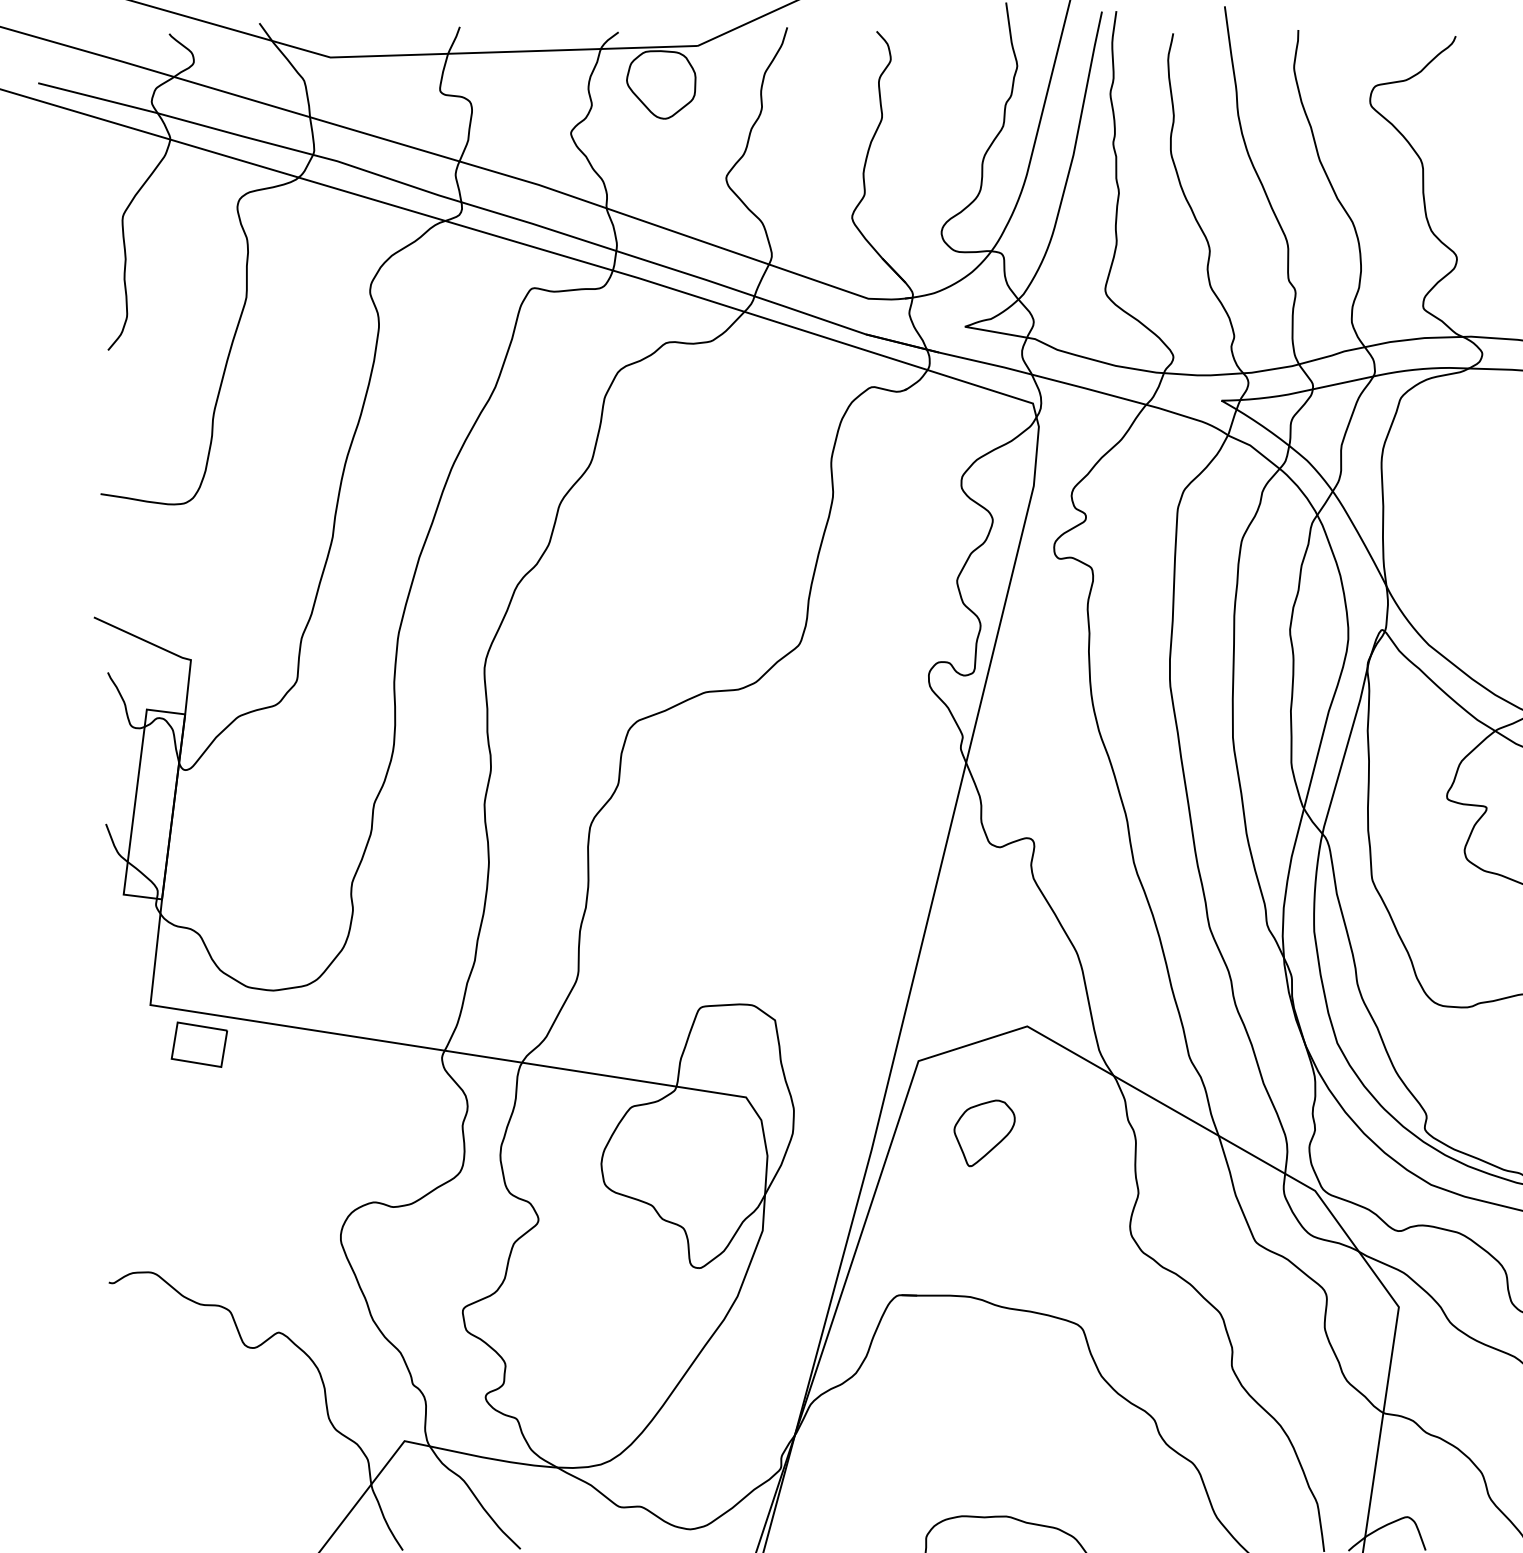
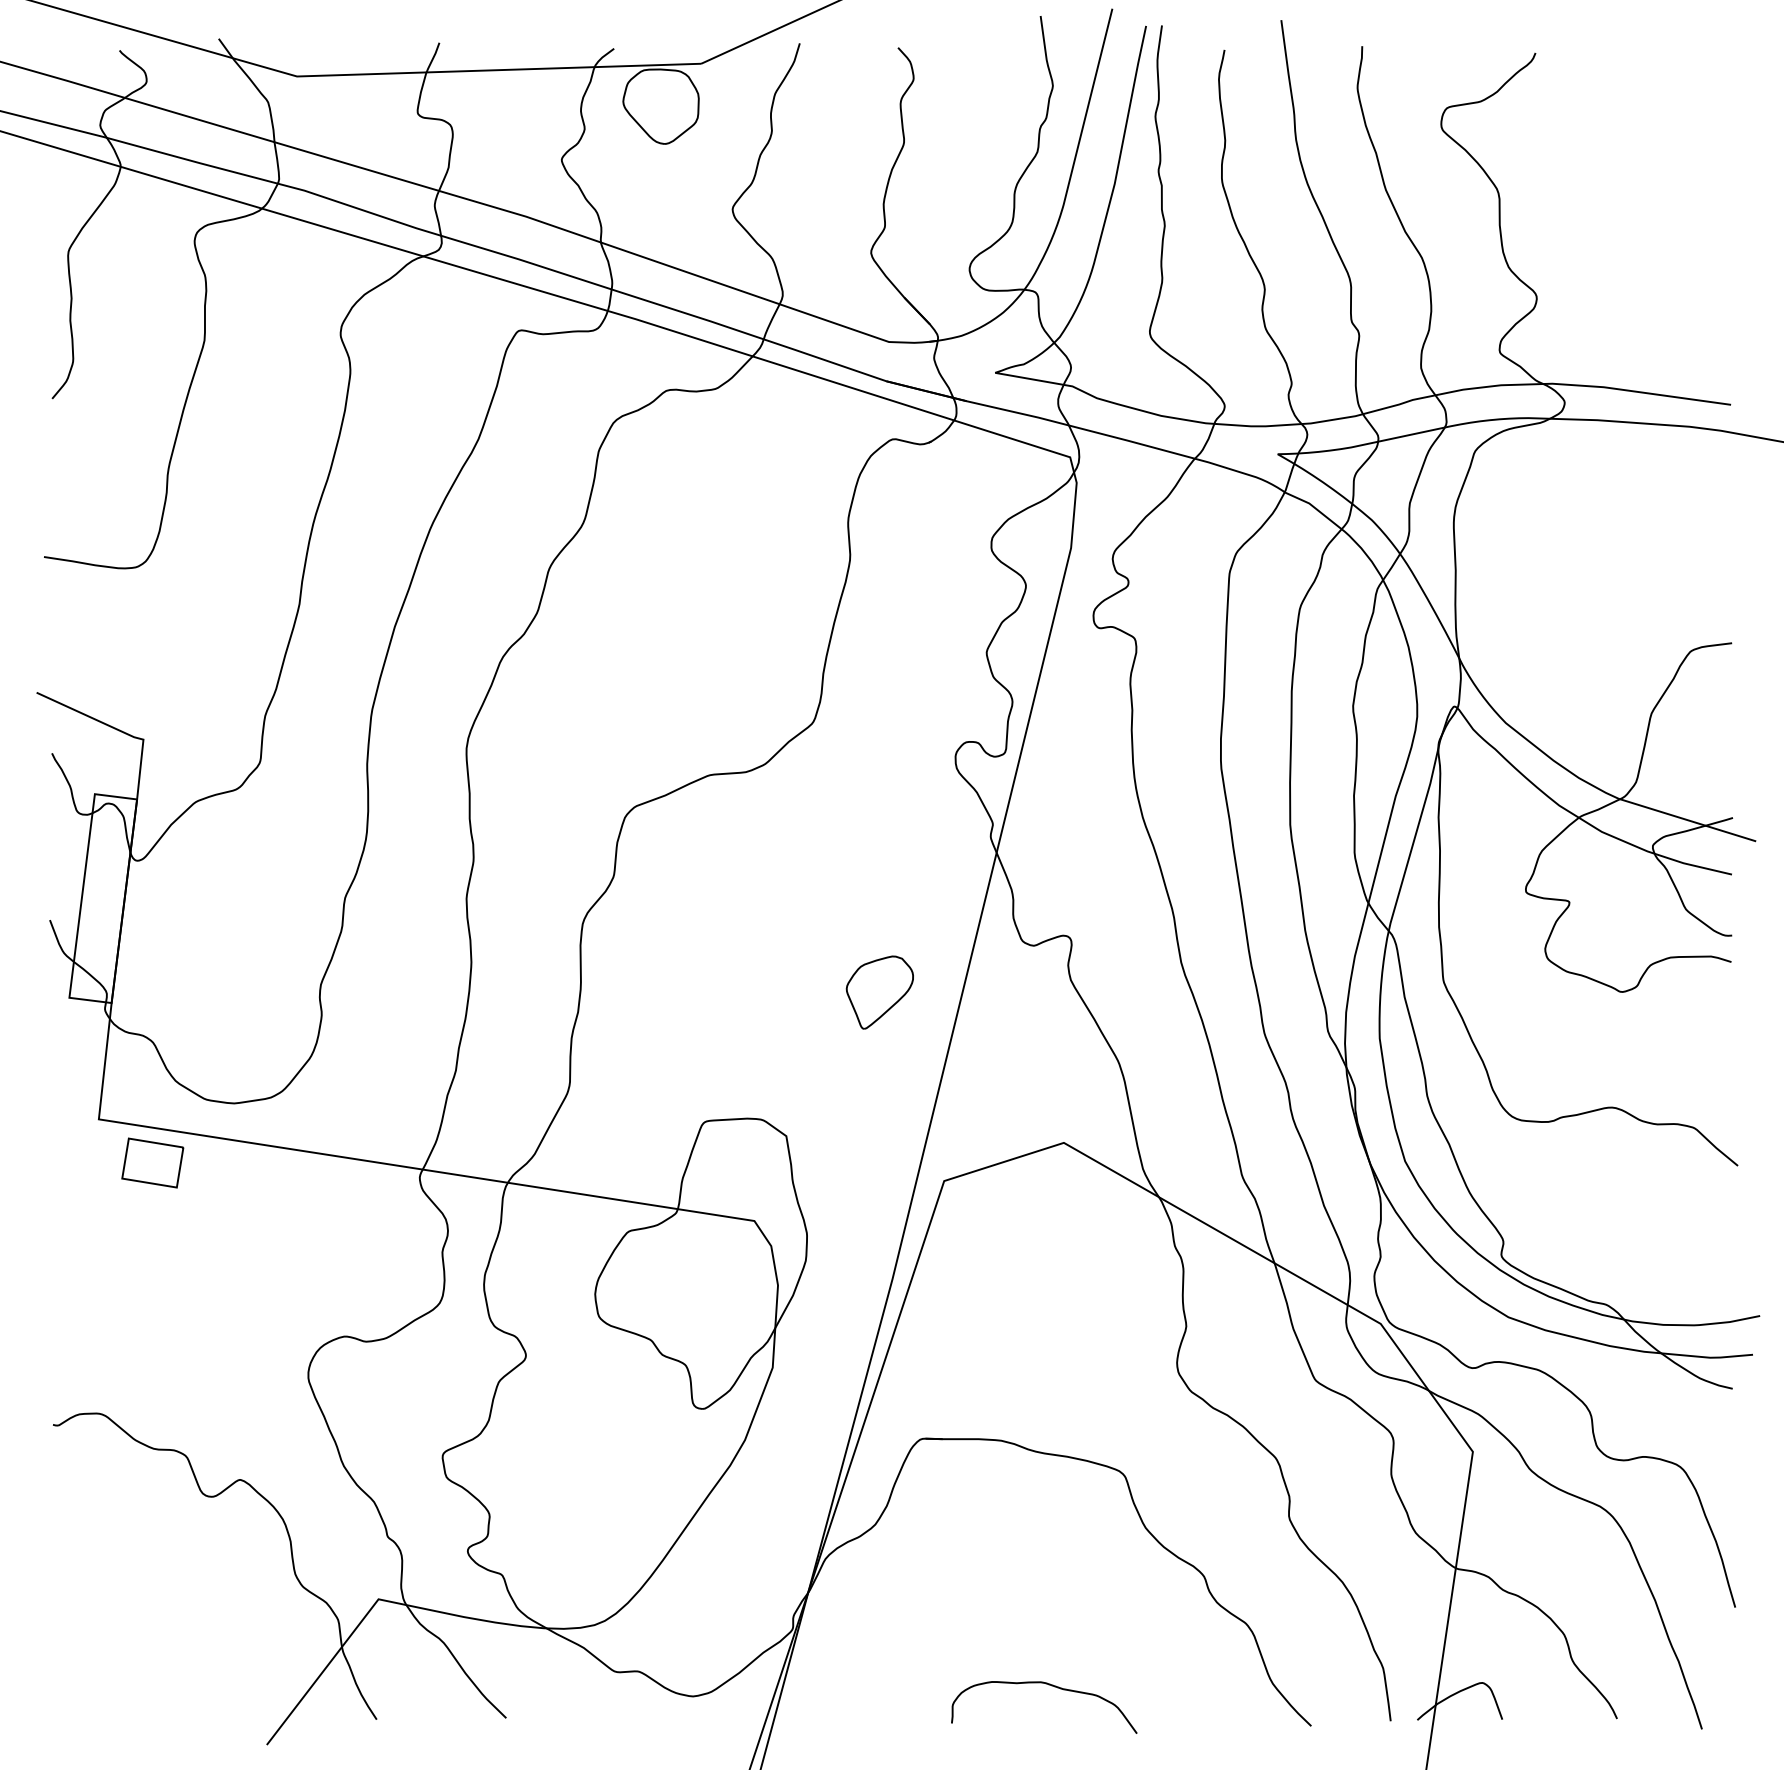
part: (984, 1133) -> (879, 992), moved

